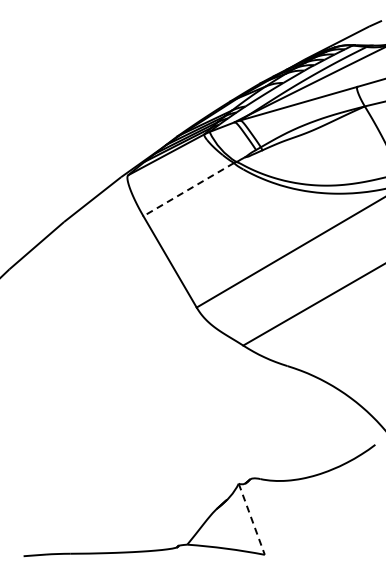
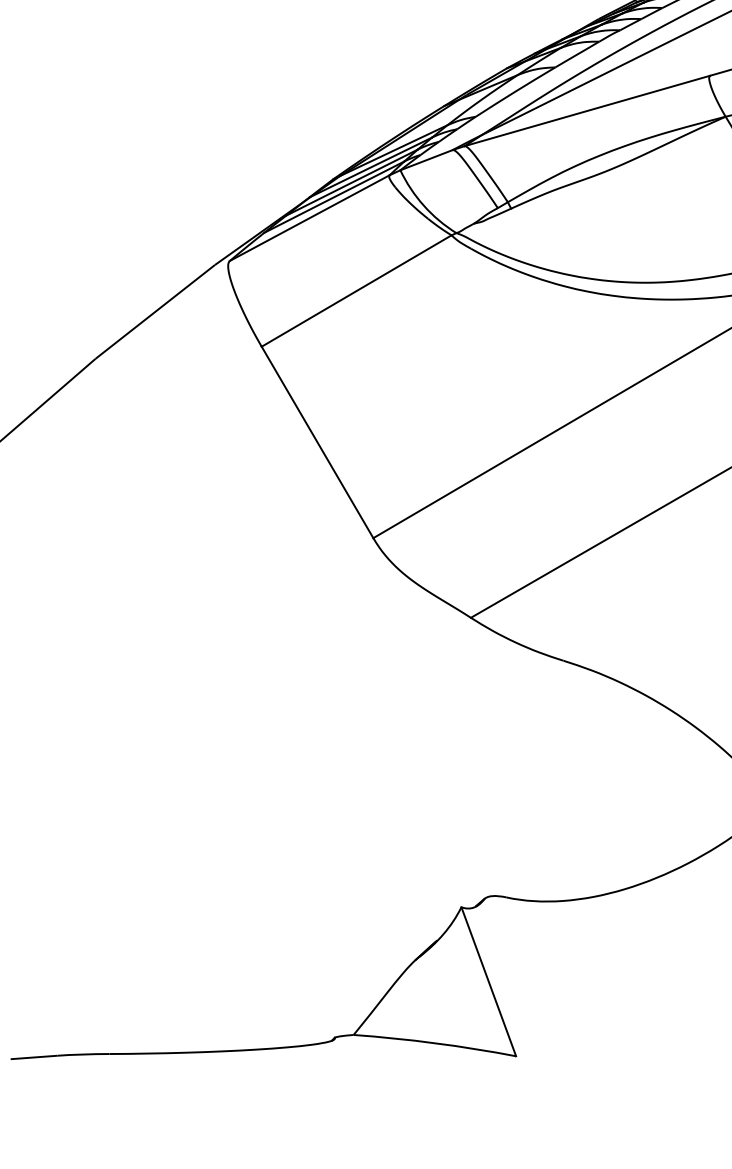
line: (188, 189) -> (356, 290), dashed -> solid
line: (251, 519) -> (488, 982), dashed -> solid

